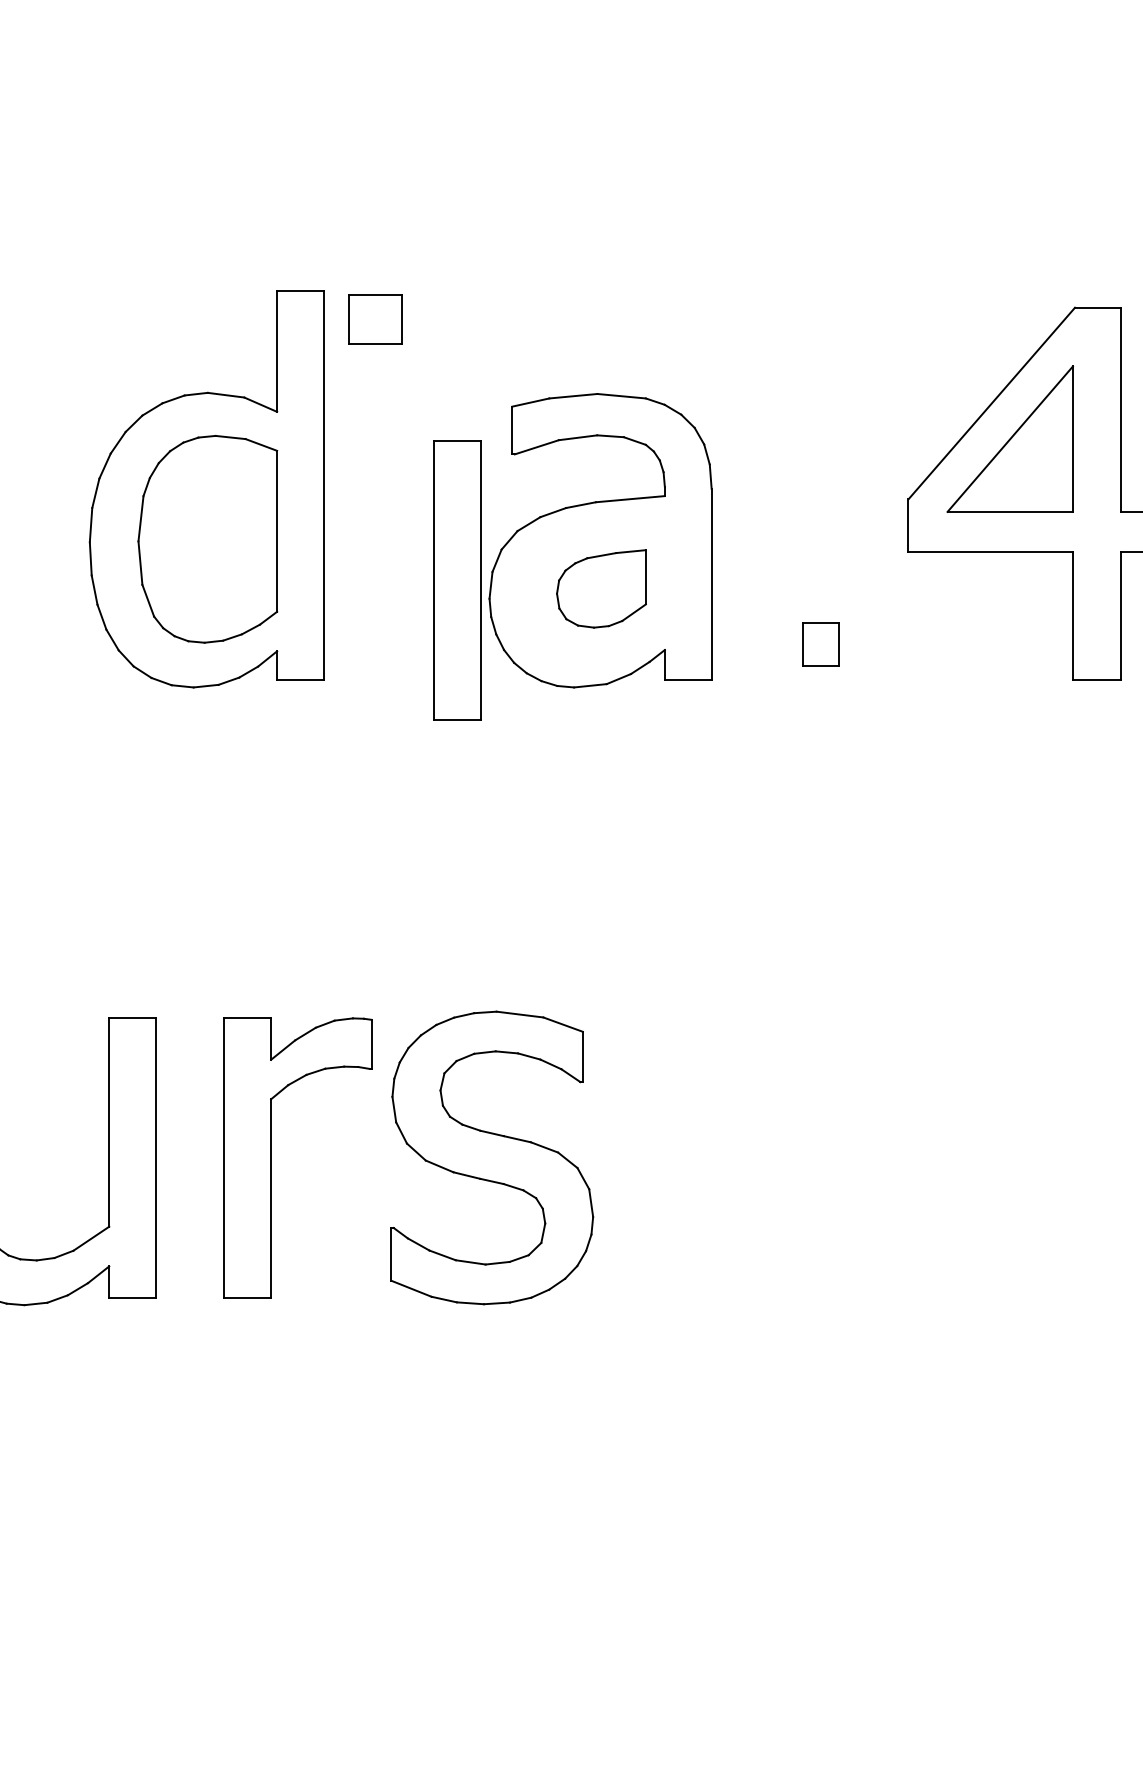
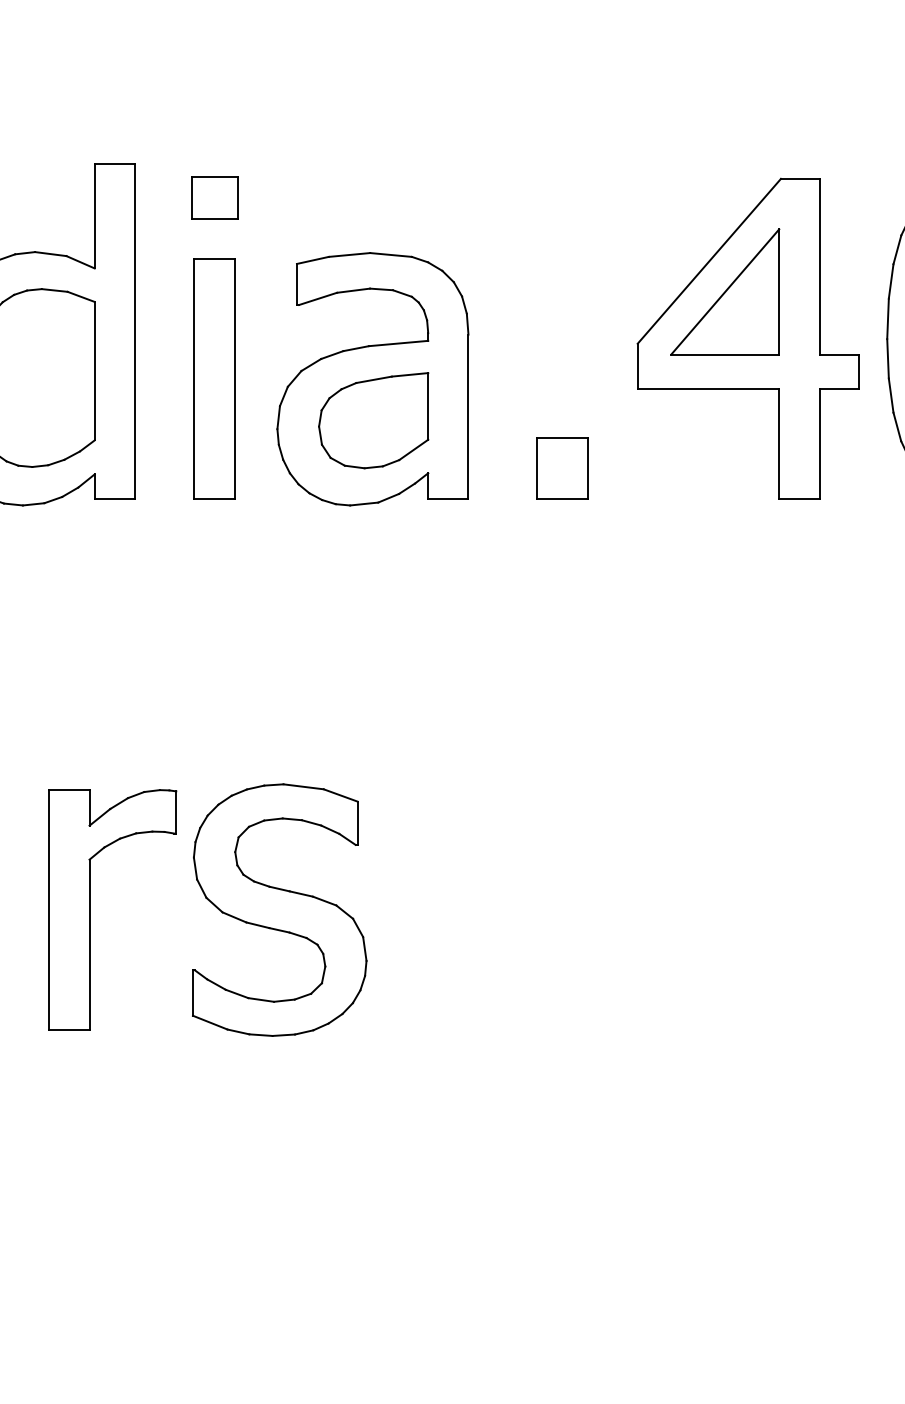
part: (375, 319) -> (214, 197), moved
part: (457, 580) -> (214, 379), moved
part: (601, 588) -> (373, 420), size x1.43
part: (820, 644) -> (562, 468), size x1.67

